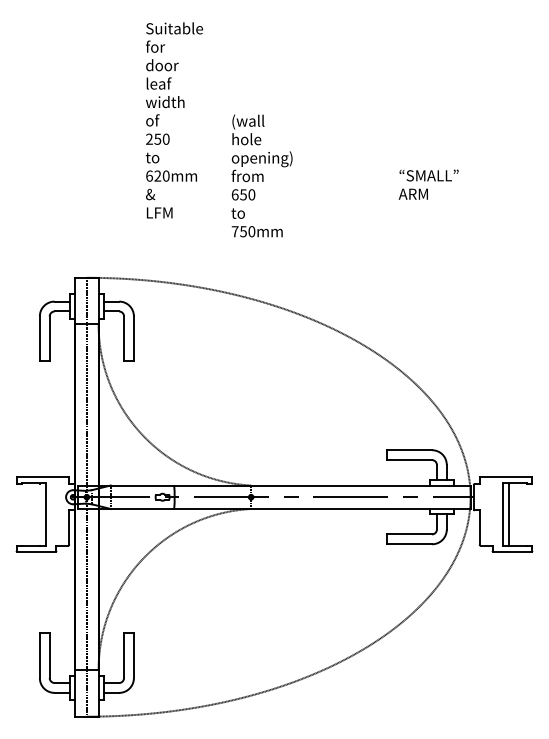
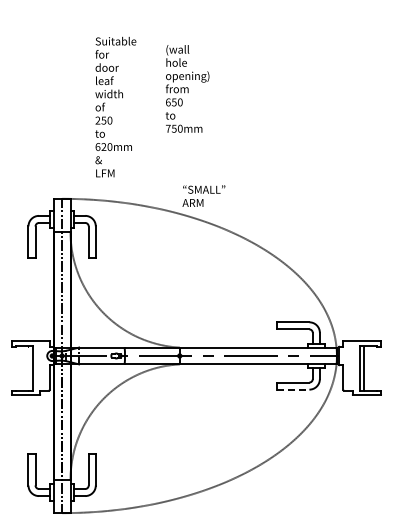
text: (173, 119) -> (115, 106), moved
text: (261, 175) -> (187, 88), moved
text: (428, 183) -> (203, 195), moved
line: (409, 544) -> (293, 389), solid -> dashed

